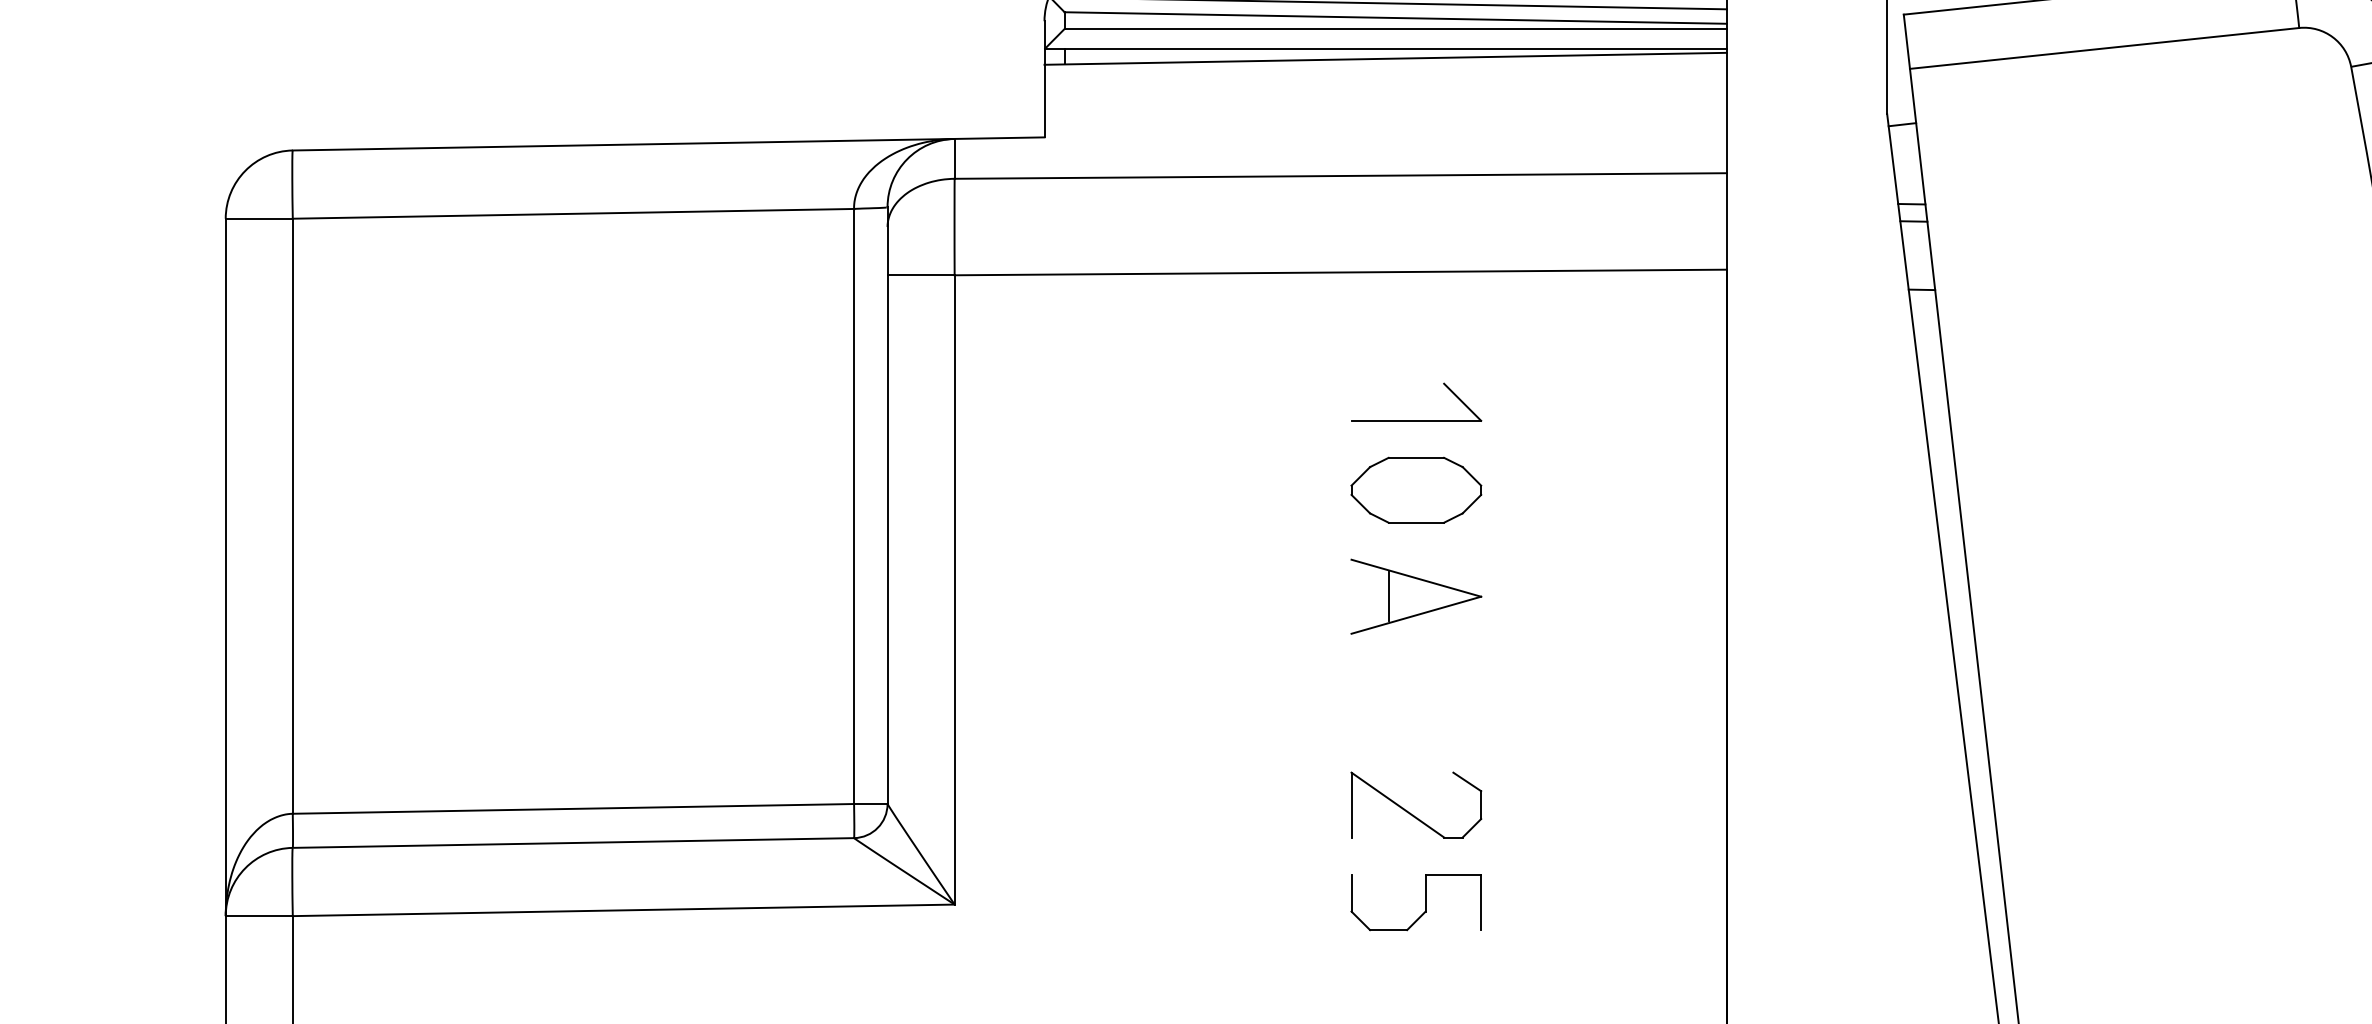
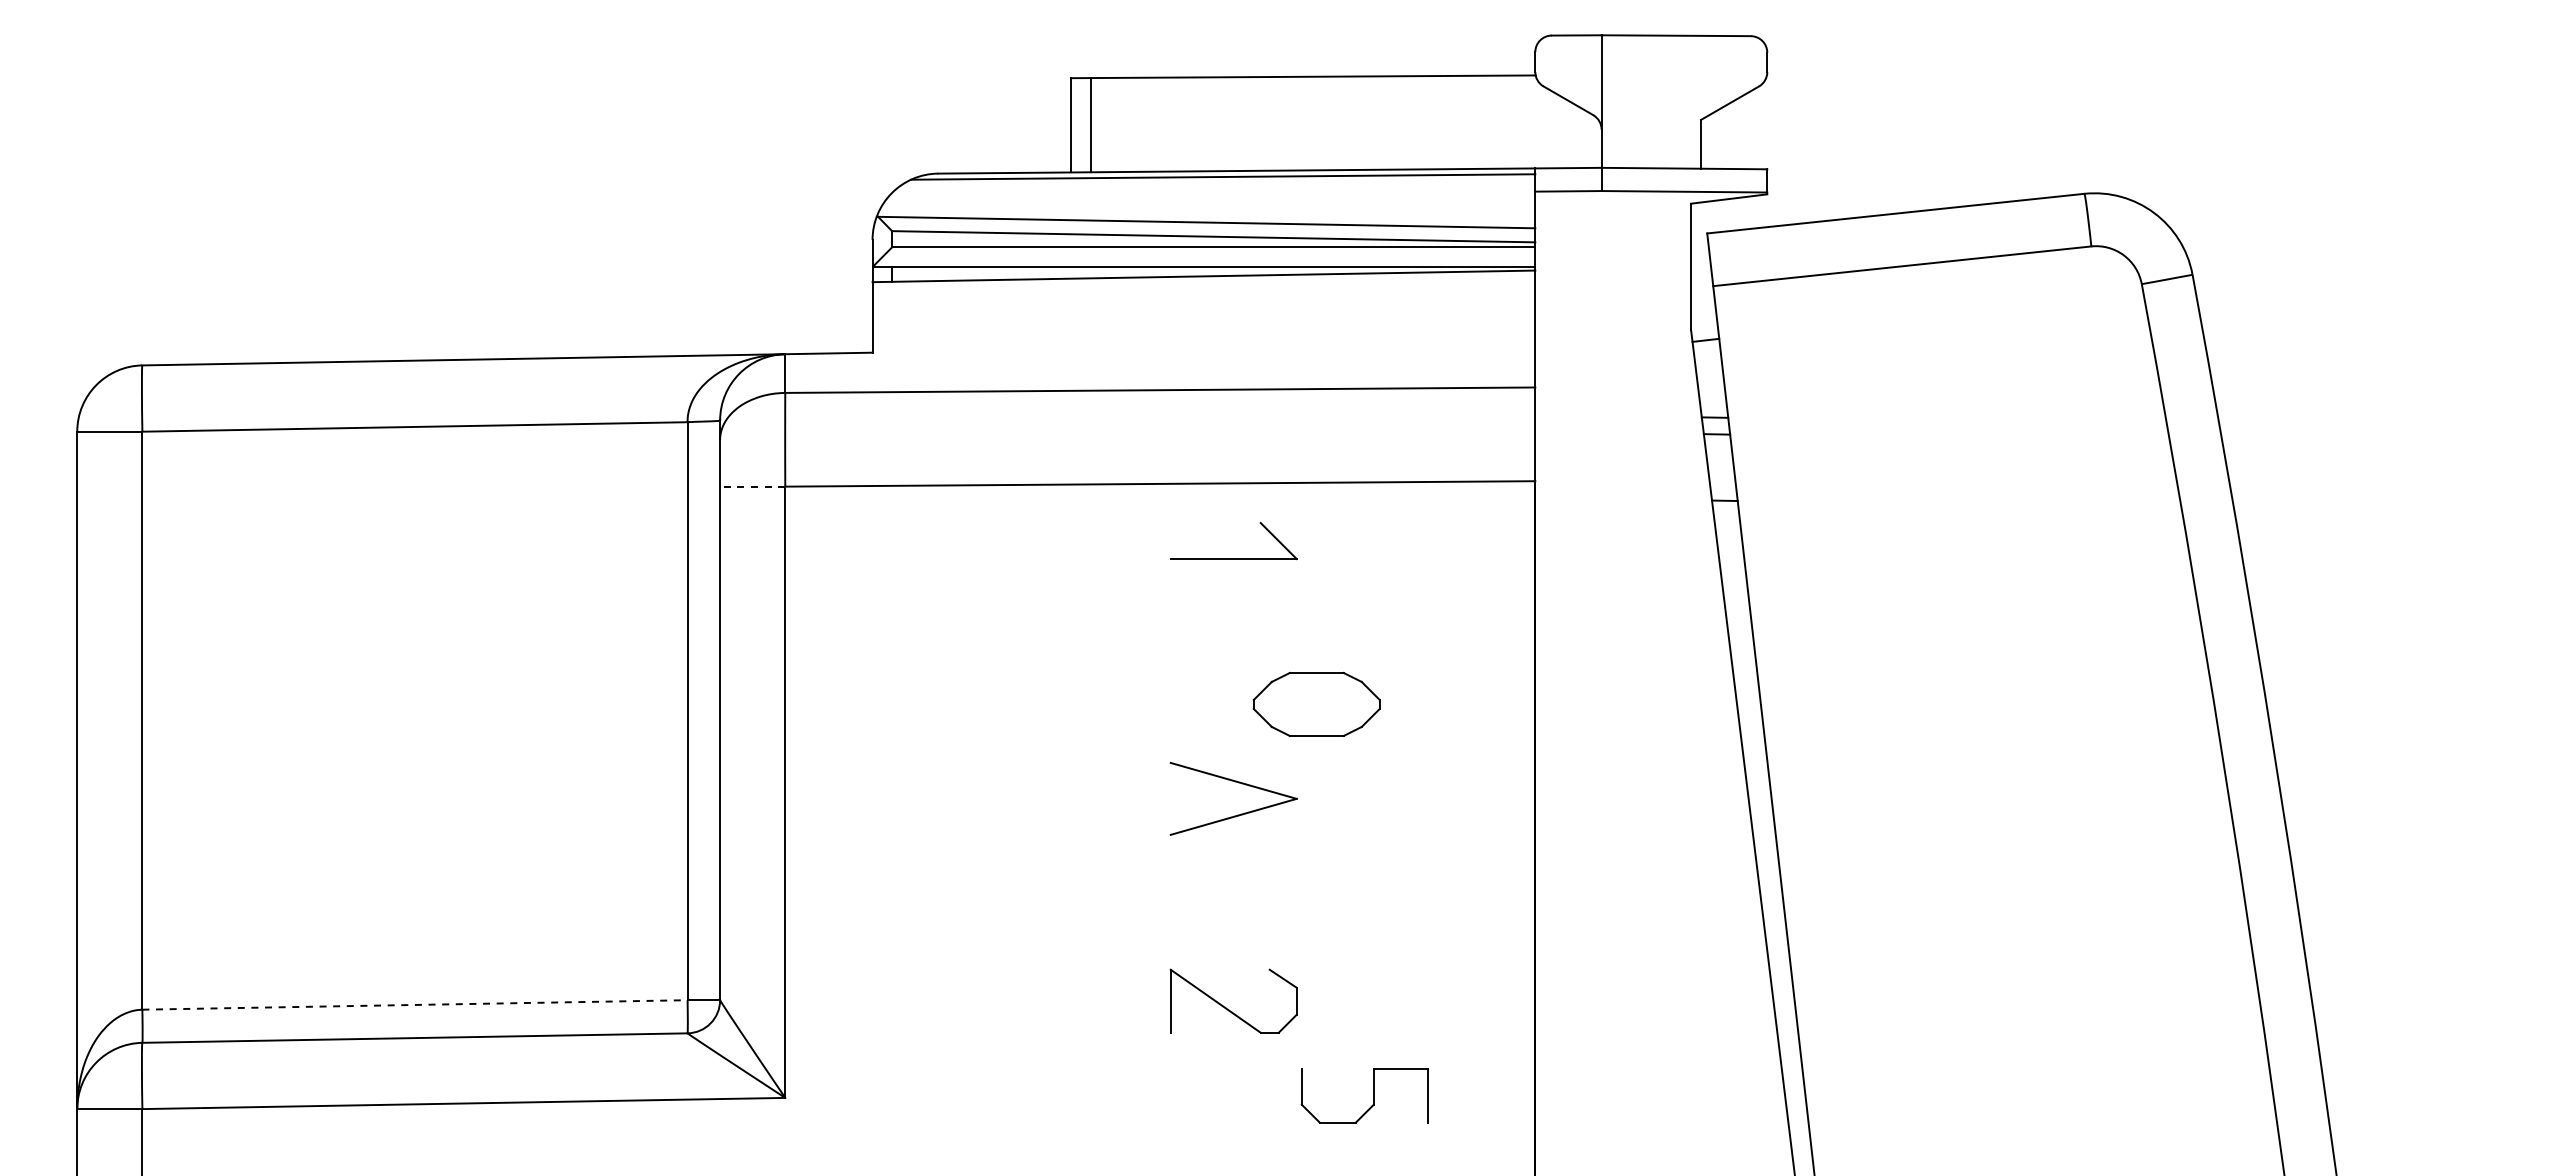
line: (920, 275) -> (752, 486), solid -> dashed
part: (1416, 420) -> (1233, 558), moved
part: (1416, 490) -> (1316, 704), moved
line: (1388, 596) -> (1206, 798), removed
line: (573, 808) -> (415, 1004), solid -> dashed
part: (1425, 902) -> (1373, 1095), moved

